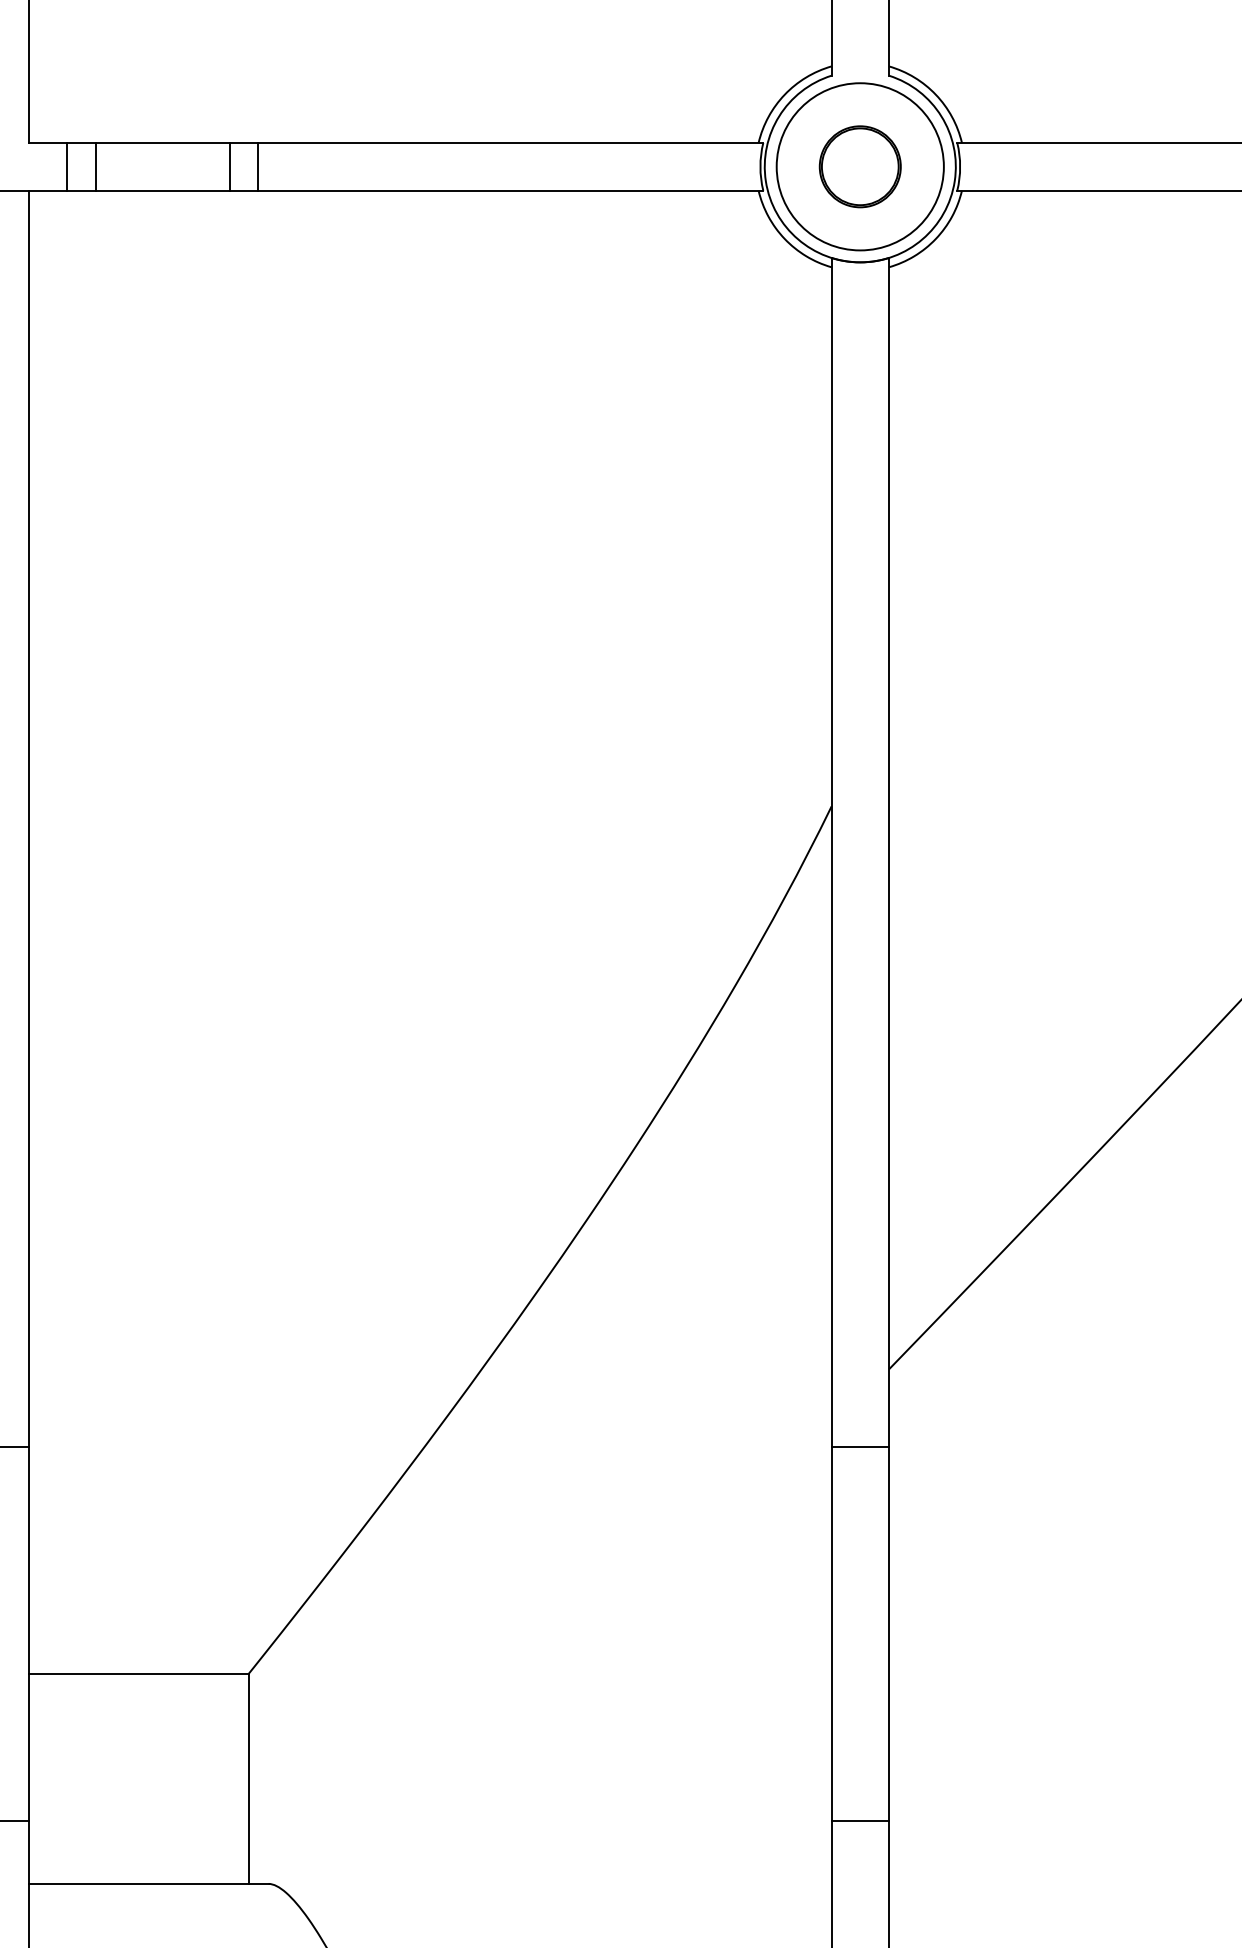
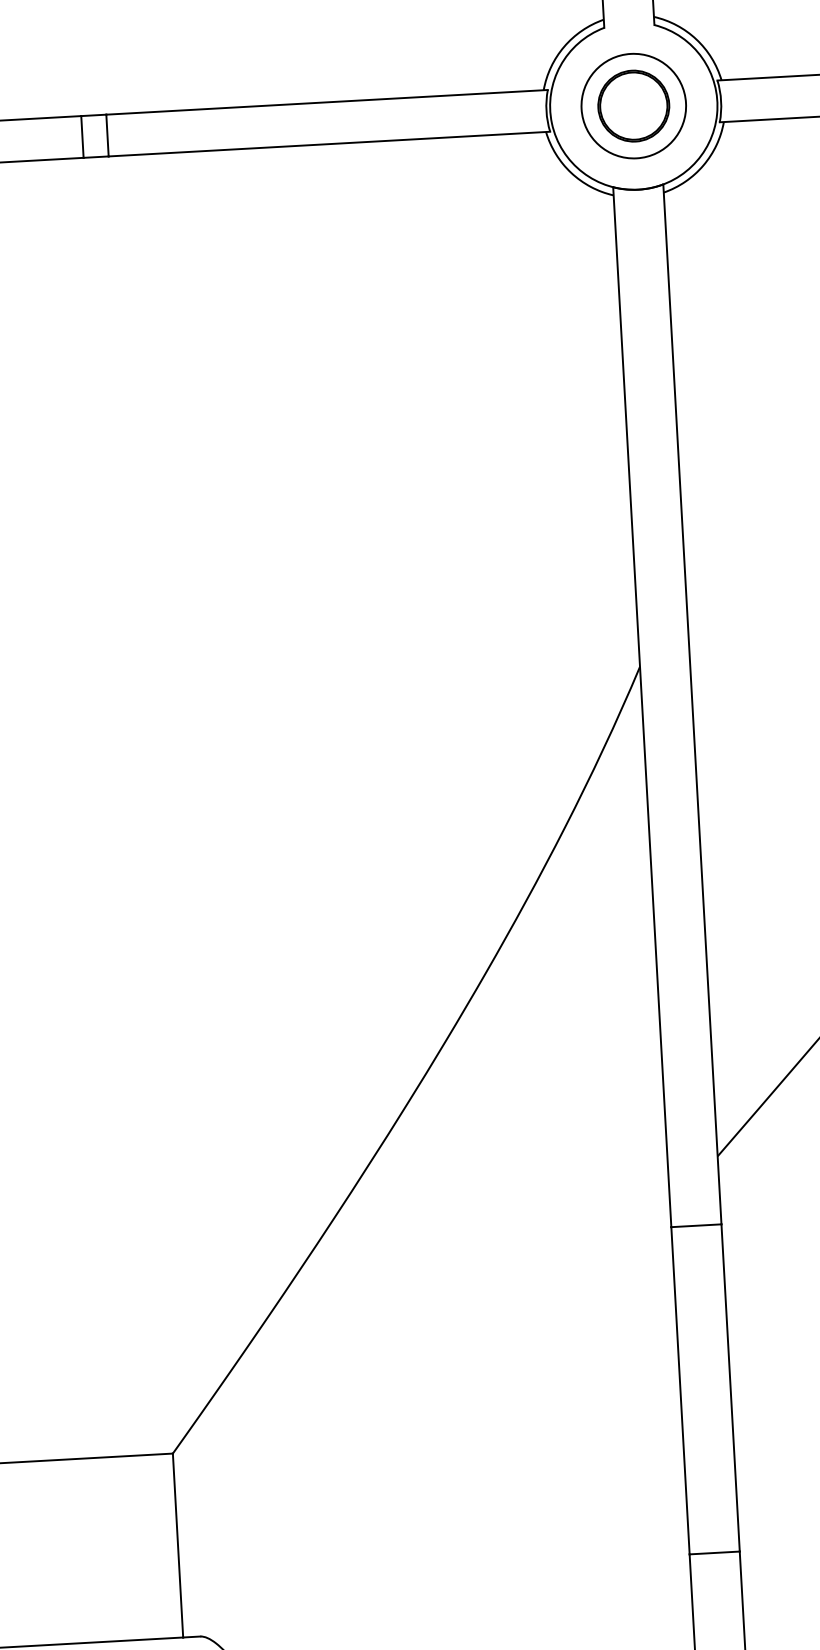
circle: (860, 166) -> (633, 105), size x0.71

